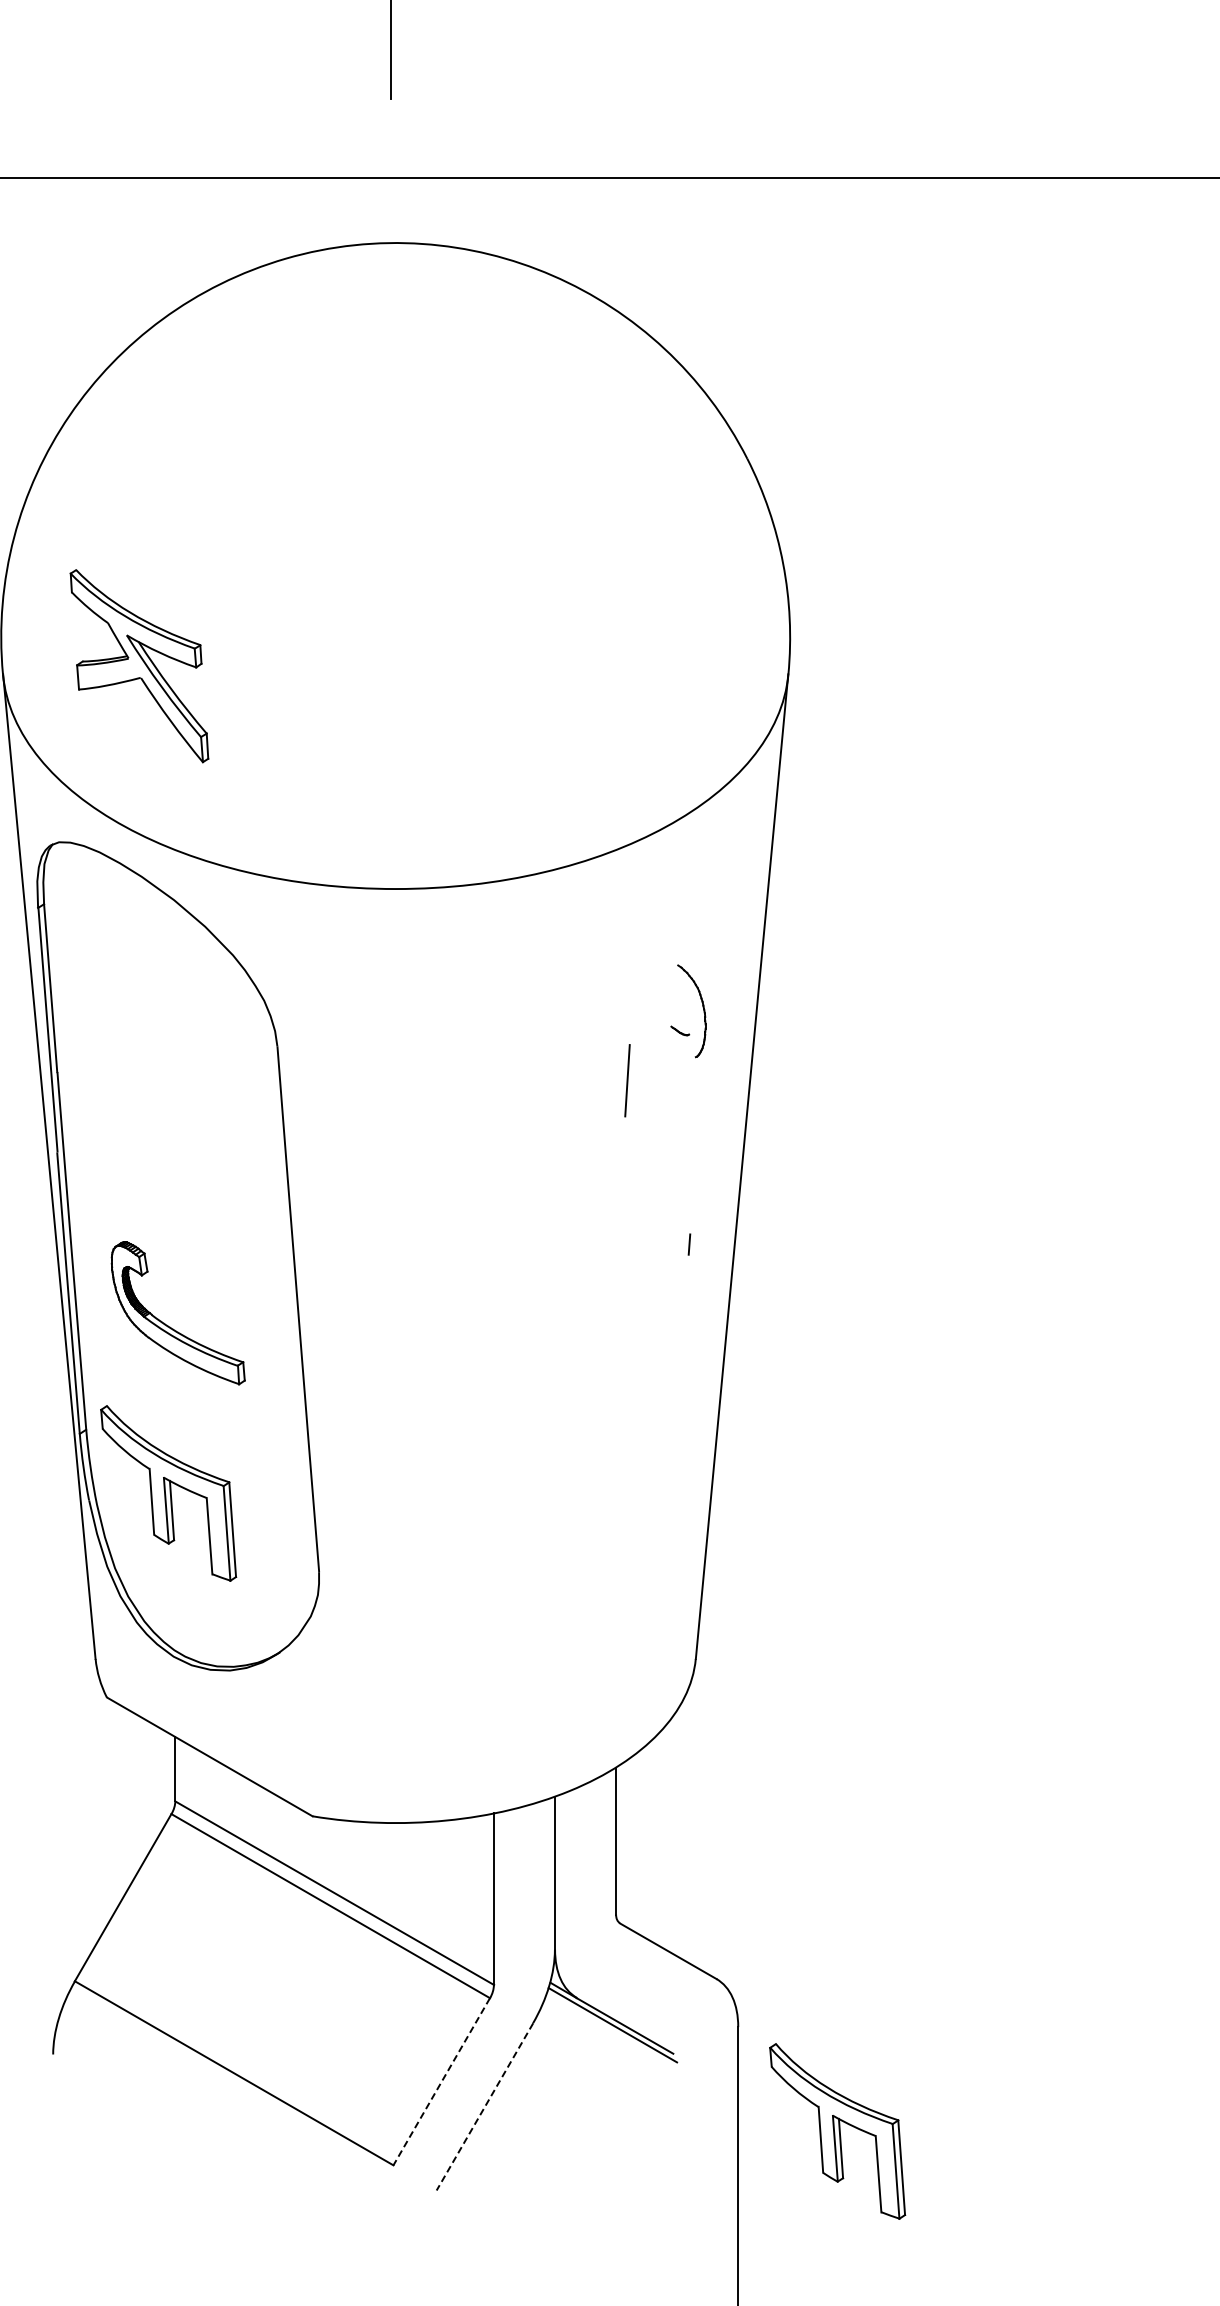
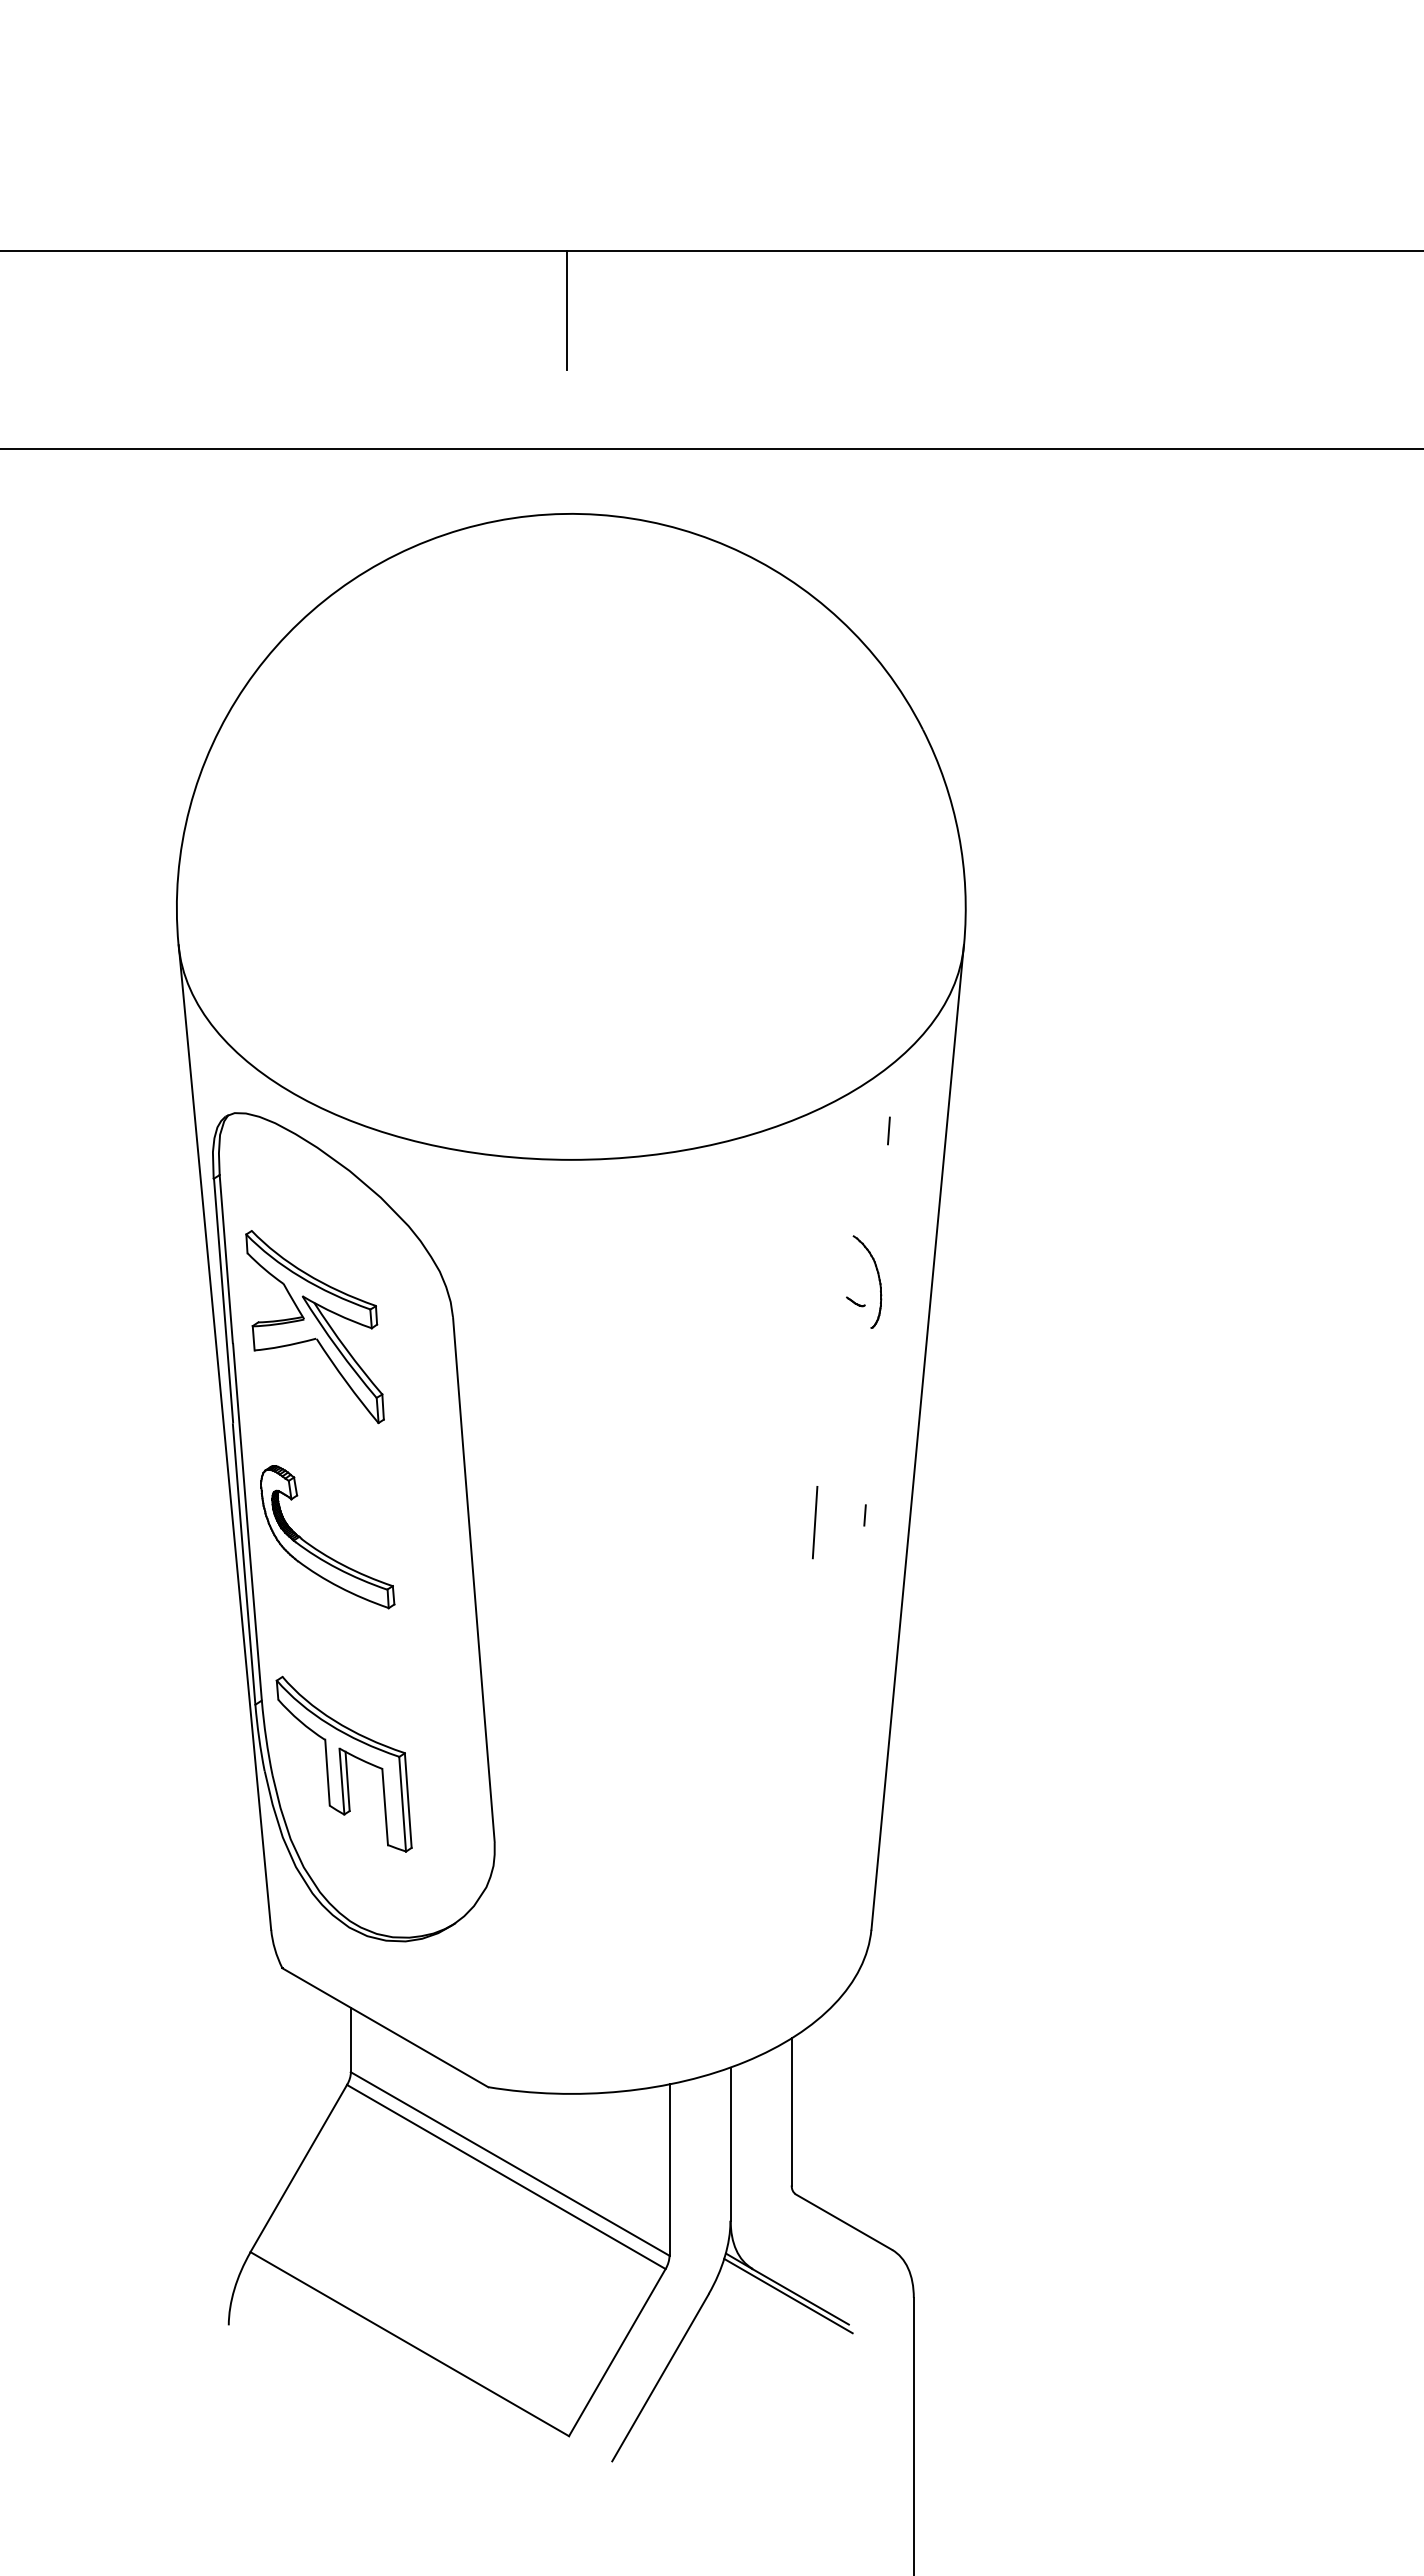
part: (138, 666) -> (314, 1327), moved
line: (712, 859) -> (888, 1130), added
line: (627, 1080) -> (815, 1522), moved
part: (168, 1325) -> (318, 1549), moved
line: (441, 2081) -> (617, 2352), dashed -> solid
line: (484, 2106) -> (660, 2377), dashed -> solid
part: (836, 2130) -> (1012, 2401), removed

